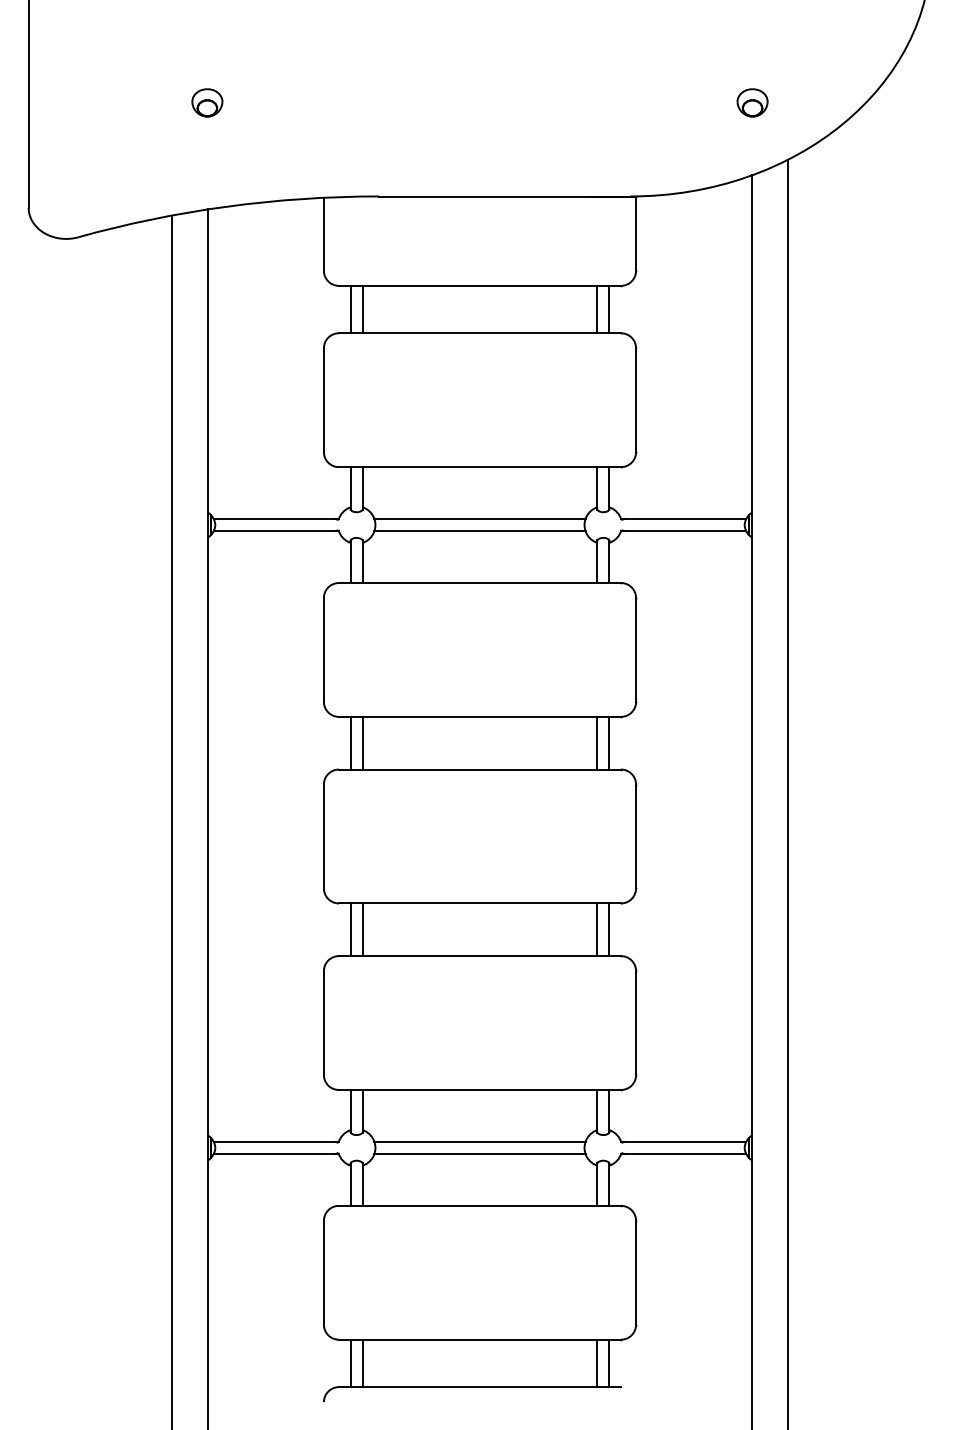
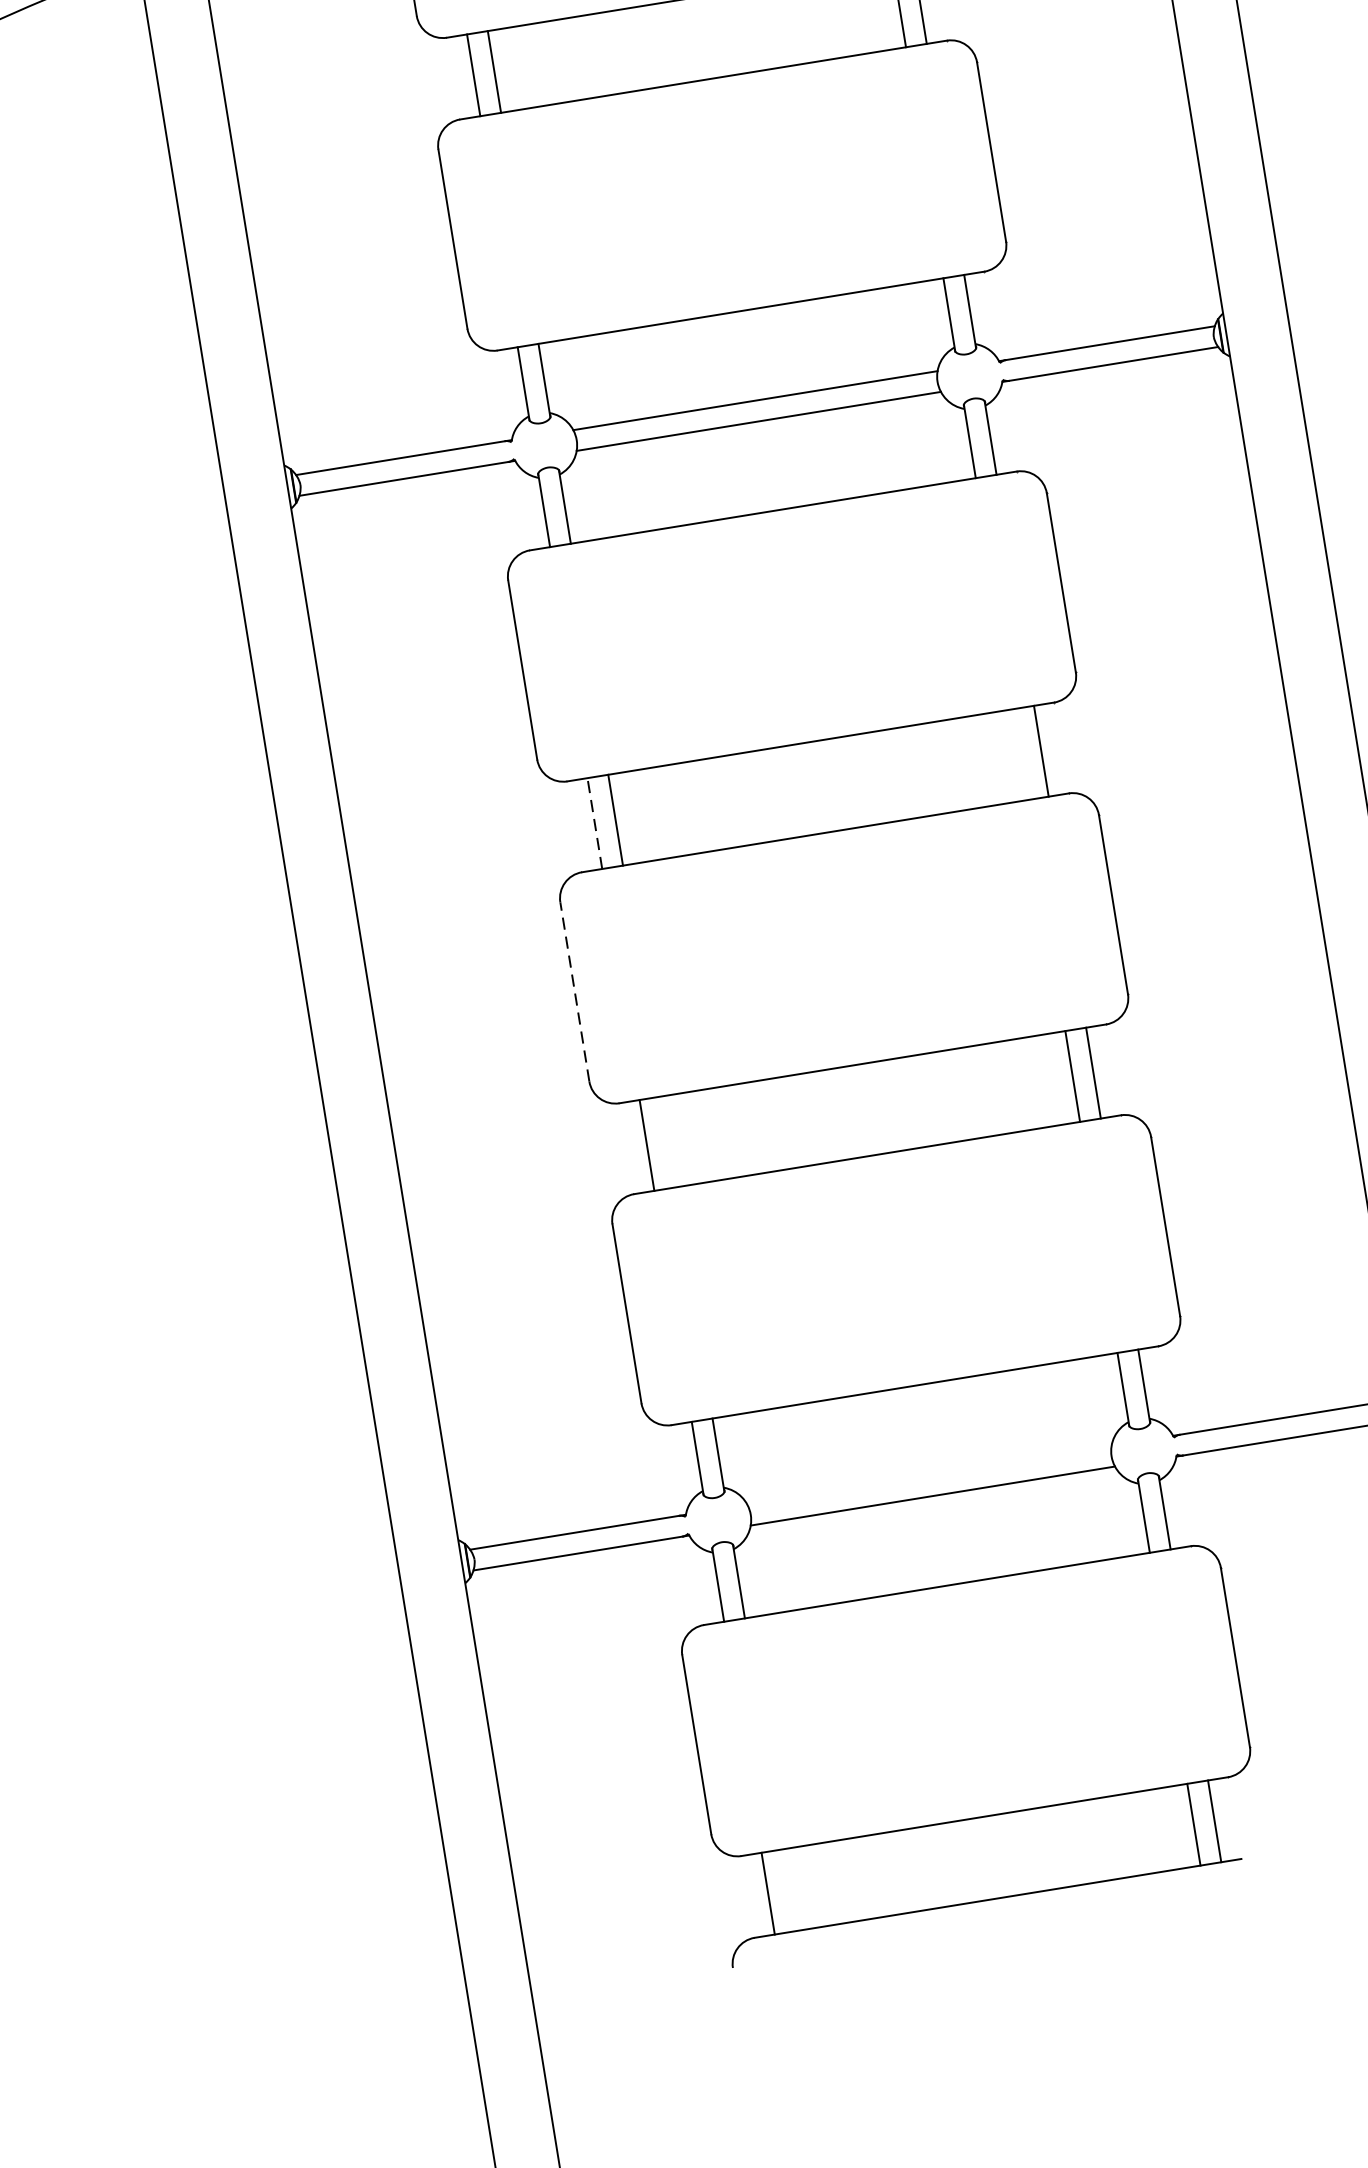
line: (350, 742) -> (594, 822), solid -> dashed
line: (597, 742) -> (1020, 753), removed
line: (323, 836) -> (574, 992), solid -> dashed
line: (362, 929) -> (667, 1141), removed
line: (479, 1141) -> (928, 1474), removed
line: (362, 1363) -> (788, 1890), removed

